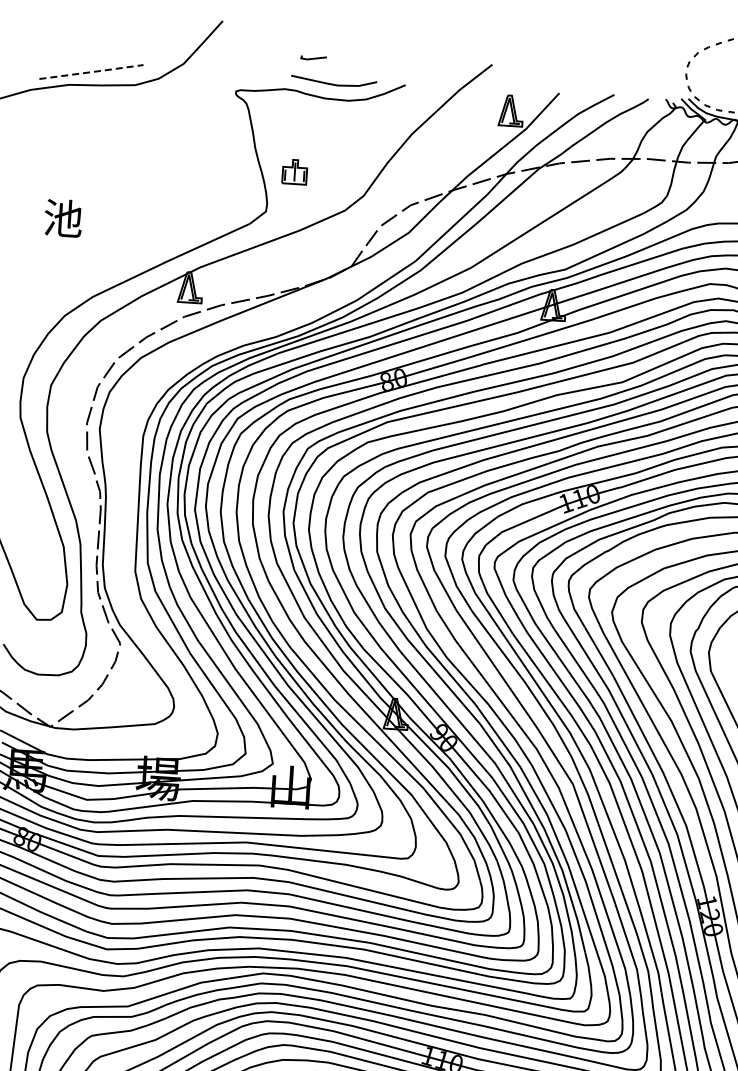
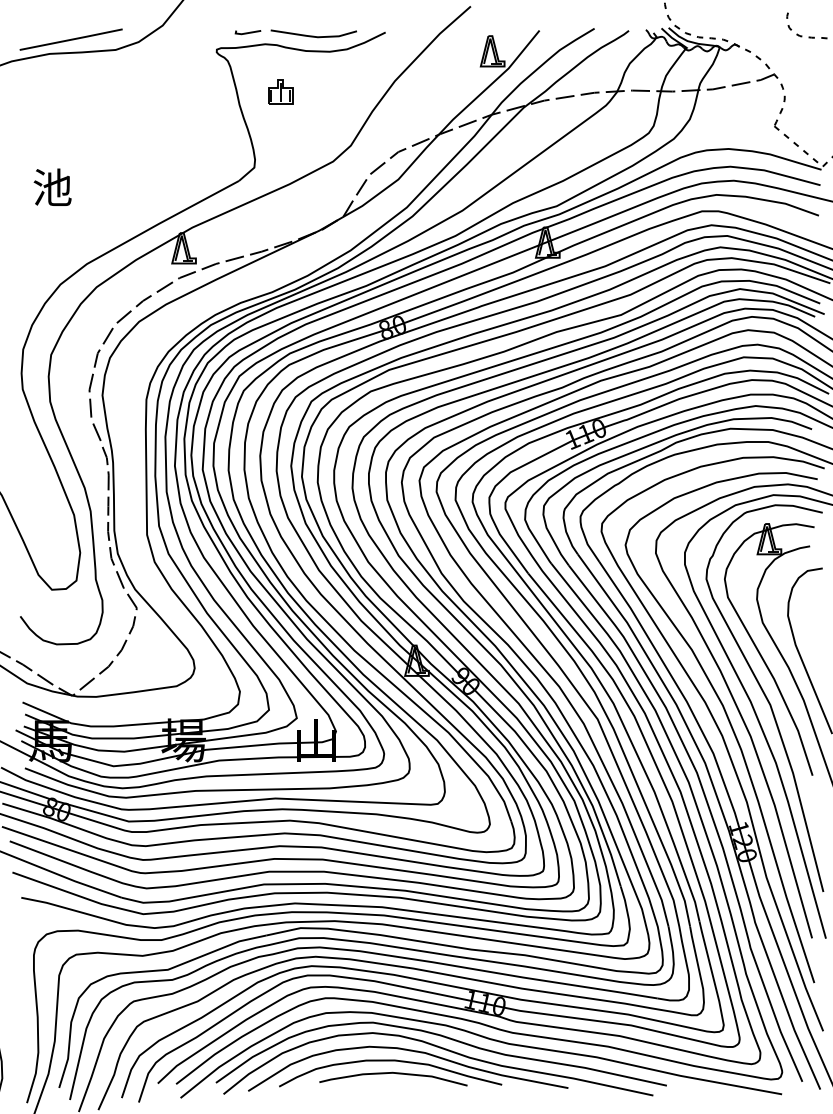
line: (313, 58) -> (247, 32), moved
line: (92, 71) -> (72, 39), dashed -> solid
part: (294, 171) -> (280, 91), moved

